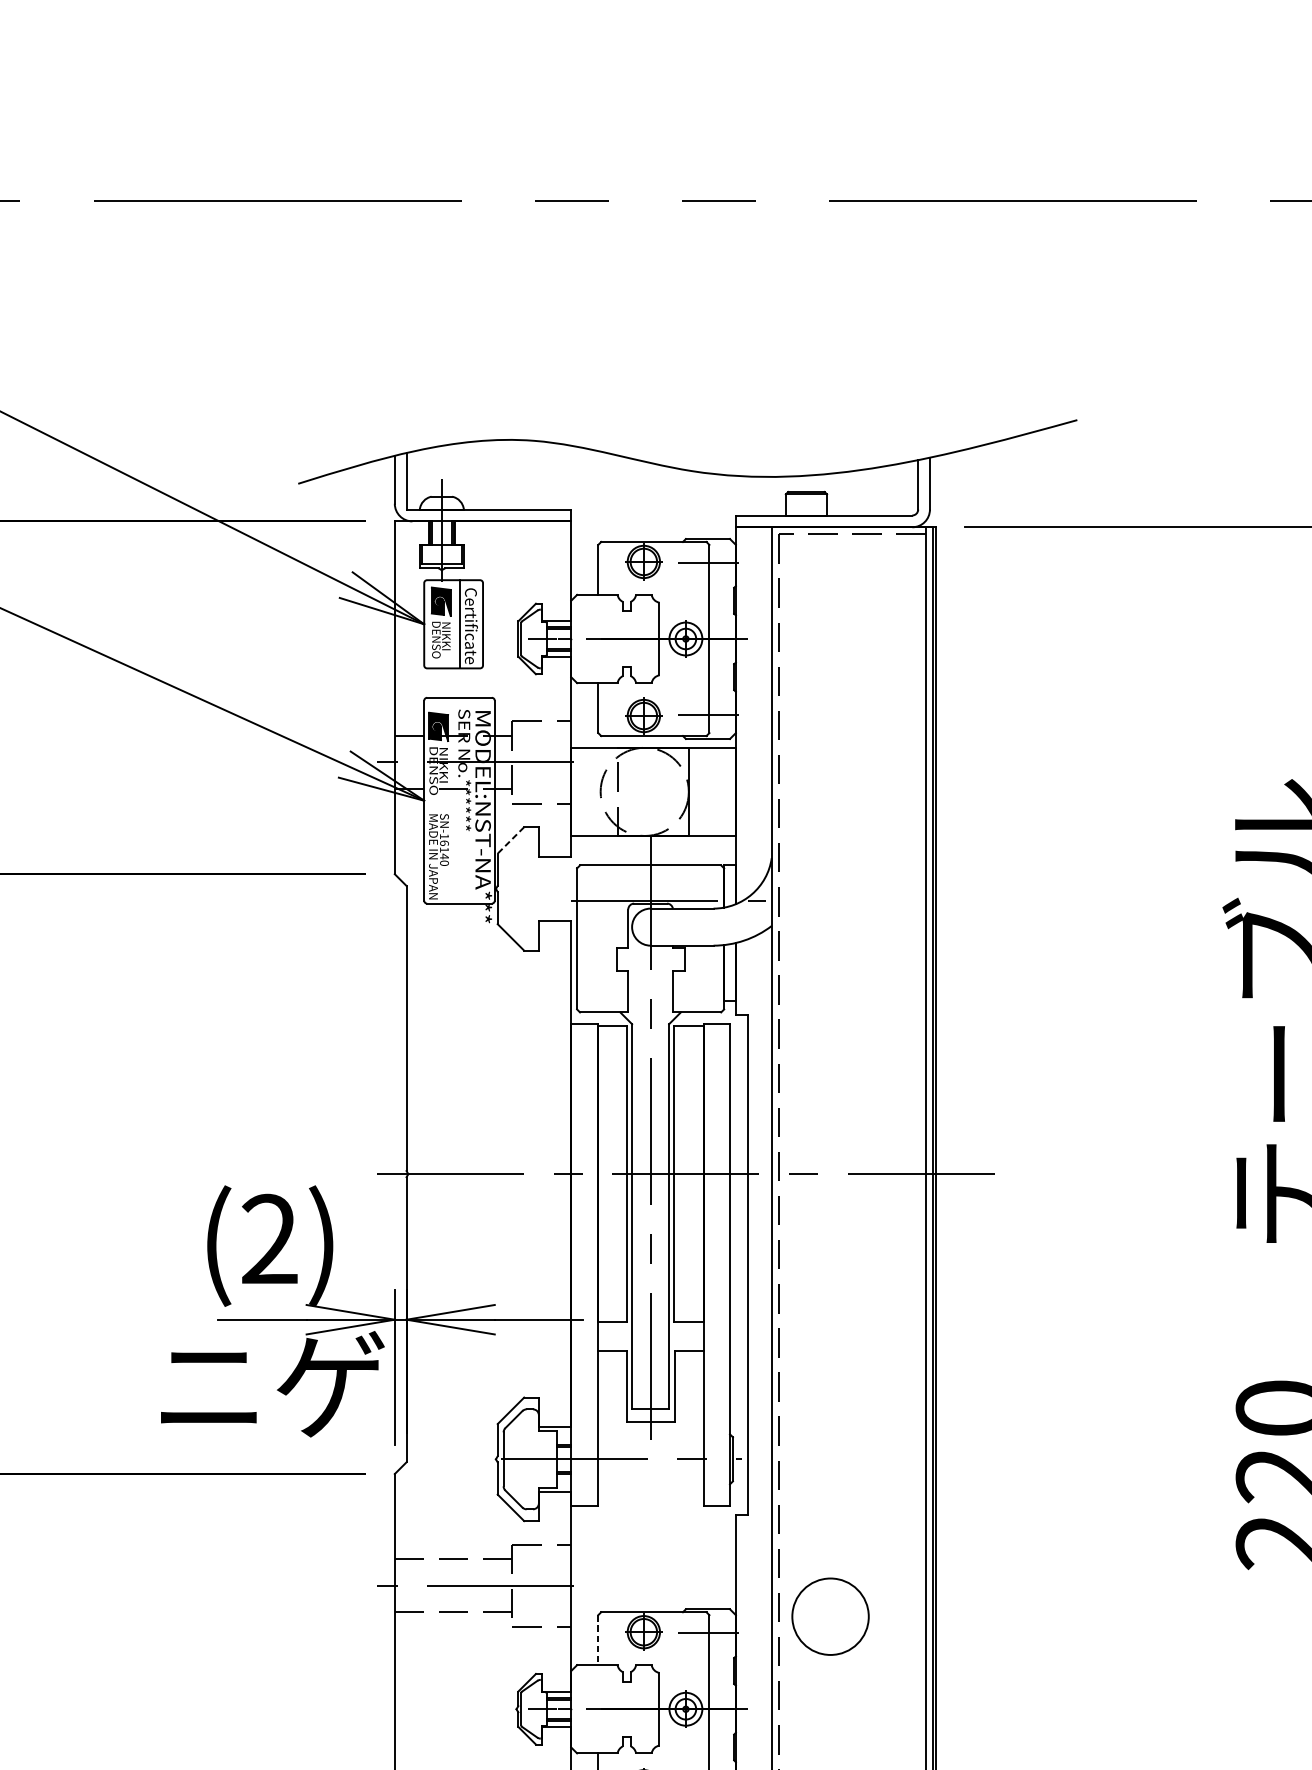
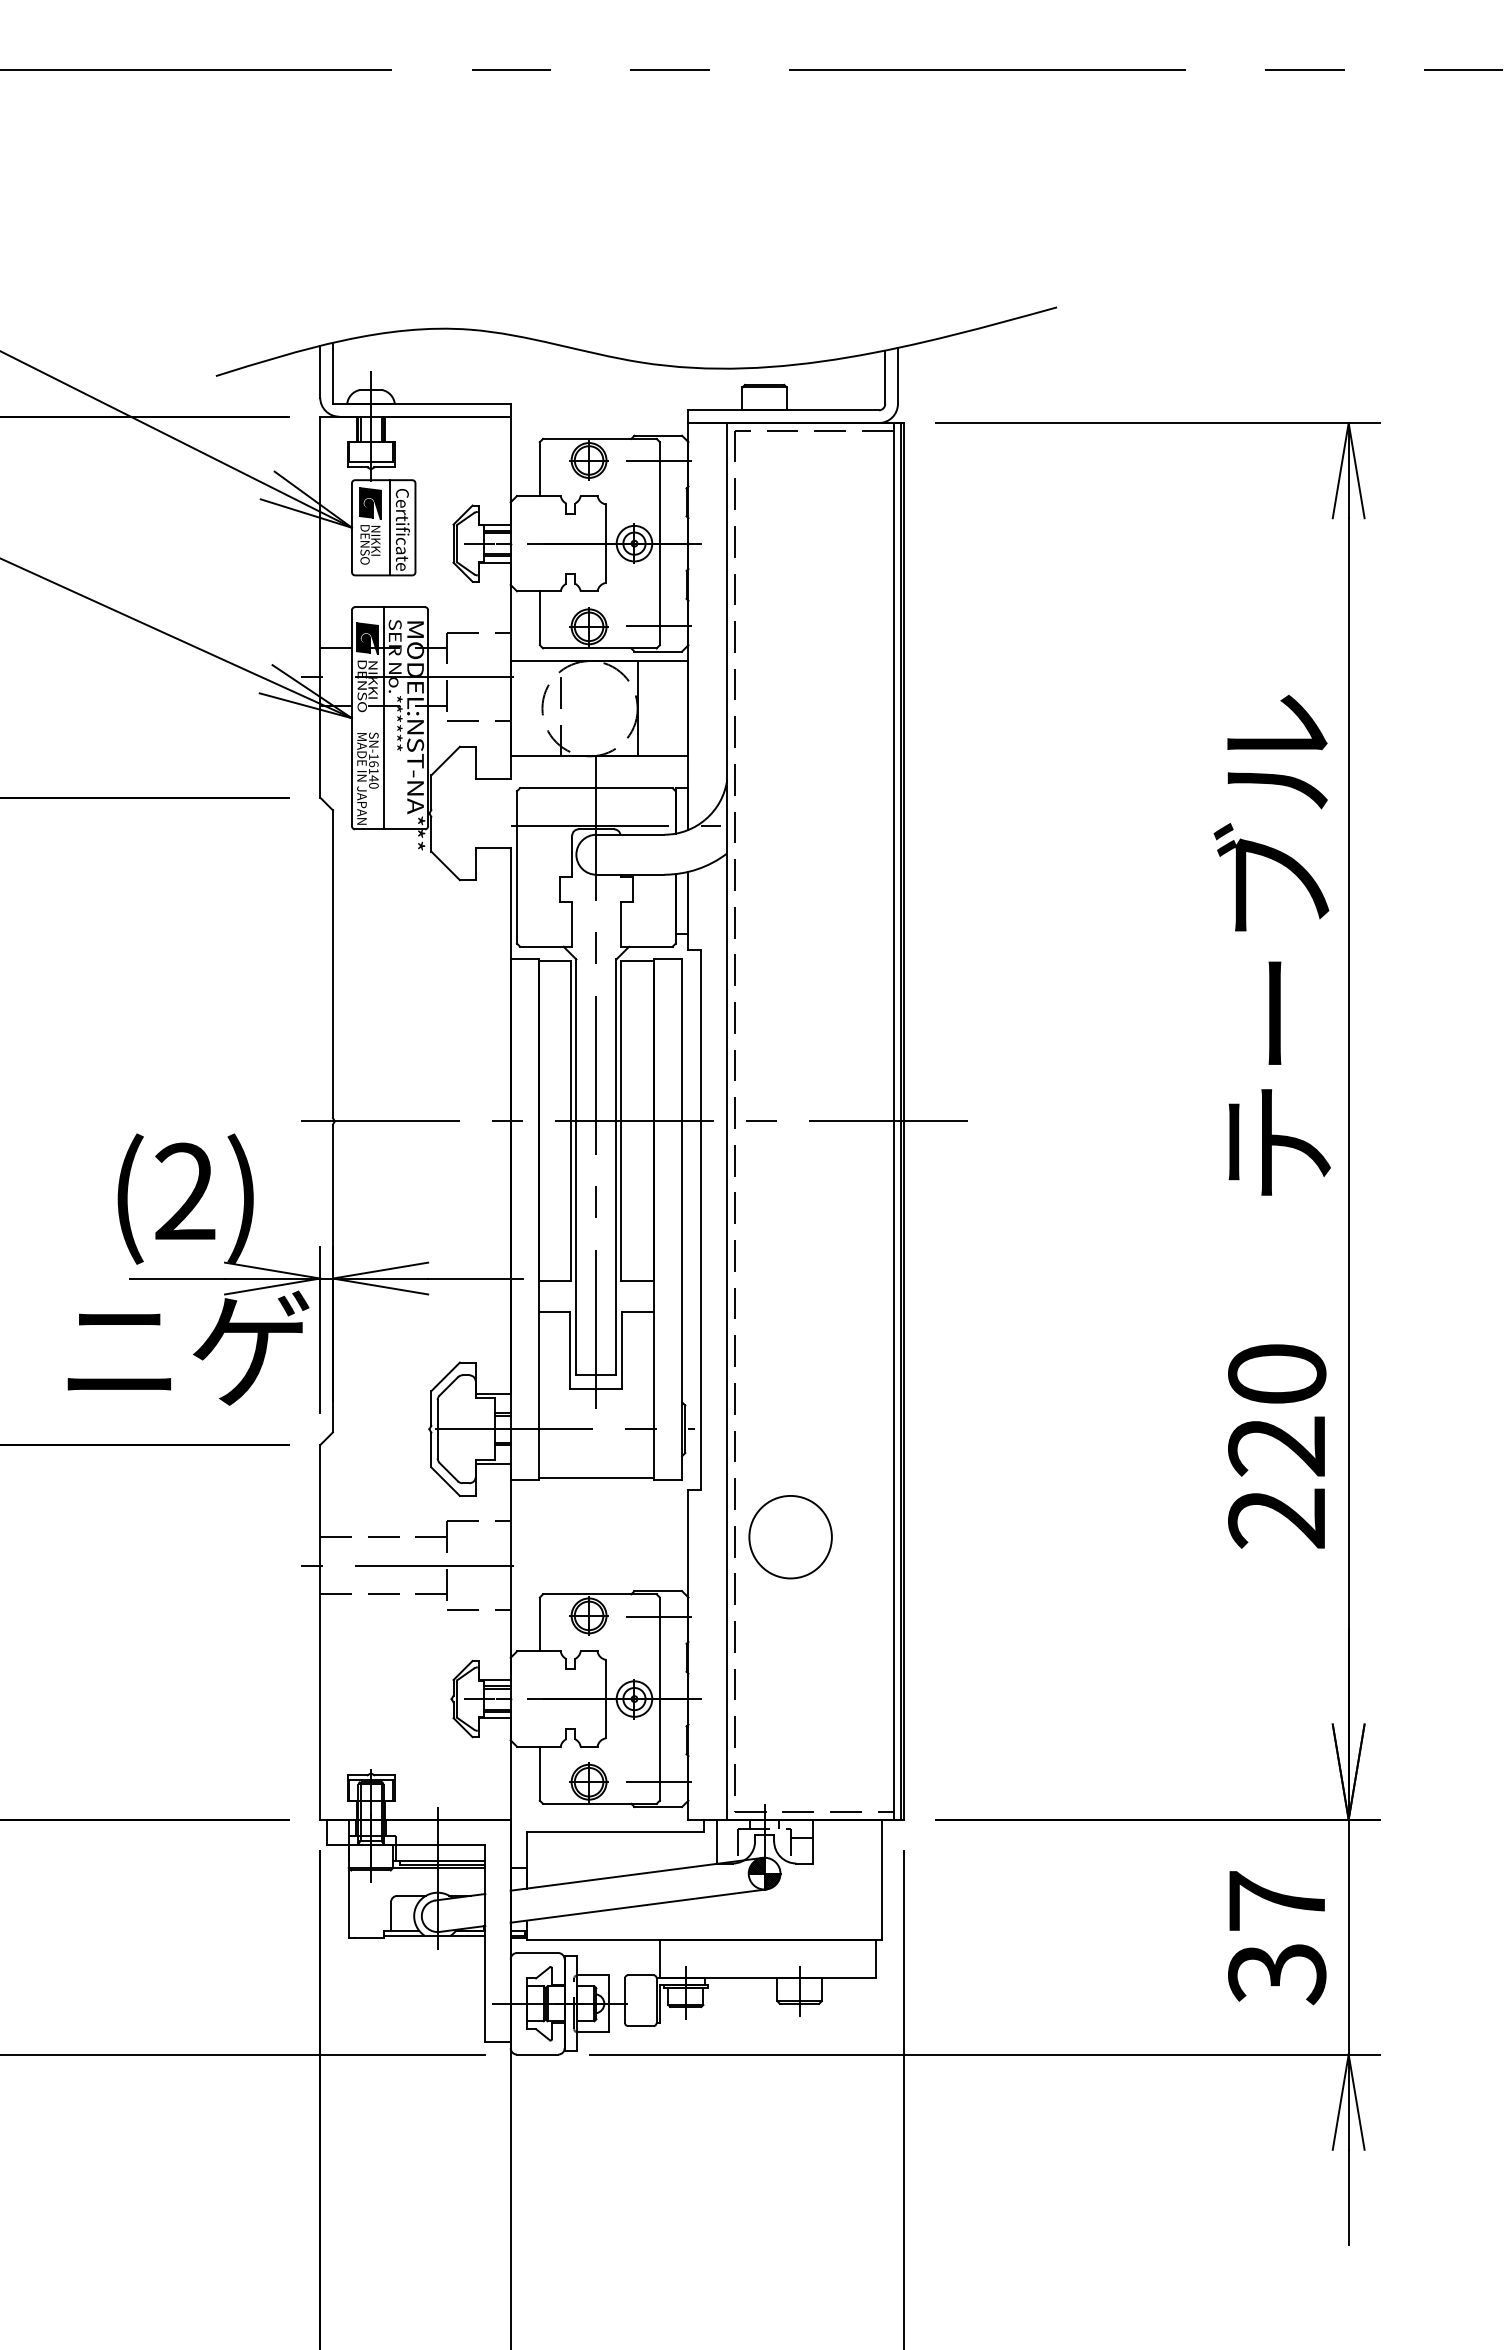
line: (453, 800) -> (383, 718), added
line: (510, 840) -> (445, 761), dashed -> solid
line: (650, 1504) -> (596, 1477), added
circle: (830, 1617) -> (790, 1537), moved
line: (597, 1640) -> (539, 1624), dashed -> solid

